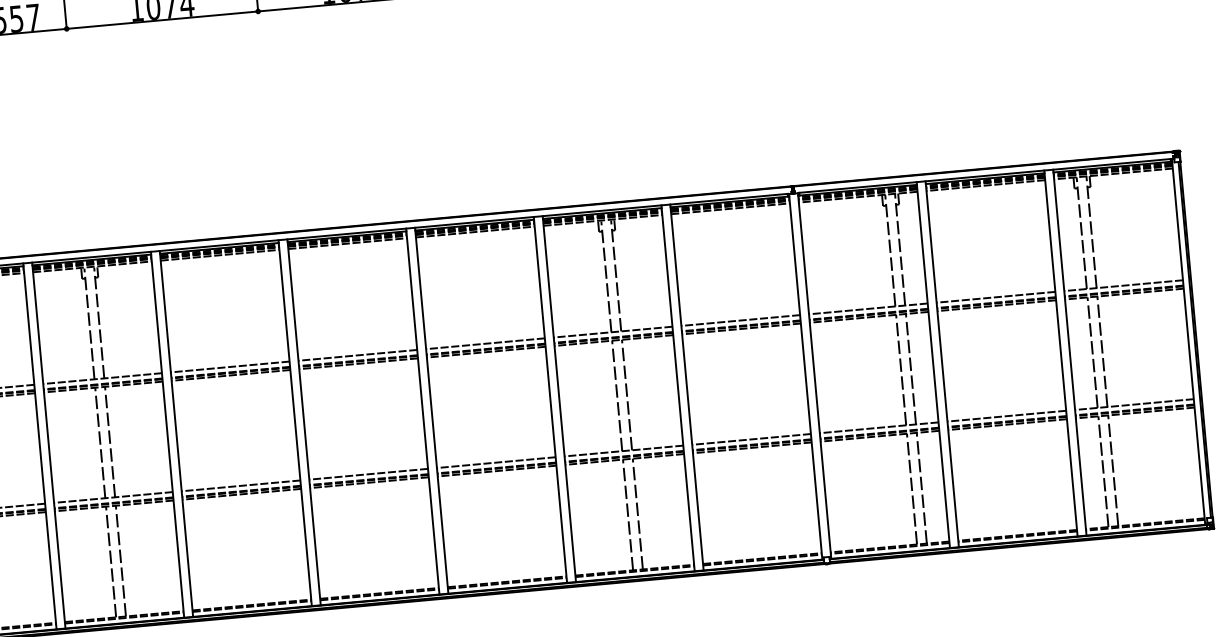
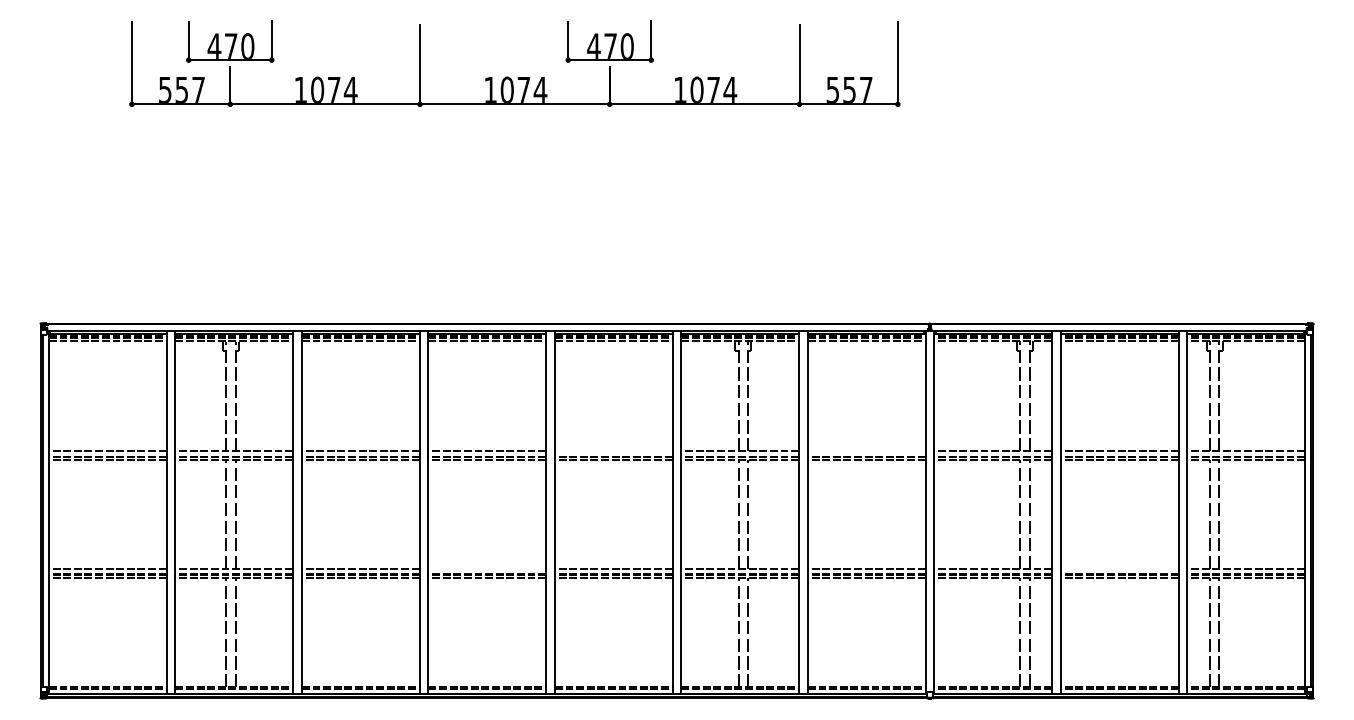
line: (740, 320) -> (866, 451), removed
line: (485, 343) -> (613, 451), removed
line: (1006, 416) -> (1119, 569), removed
line: (368, 474) -> (487, 569), removed

